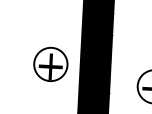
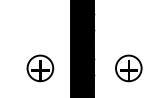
part: (50, 64) -> (40, 68), moved

